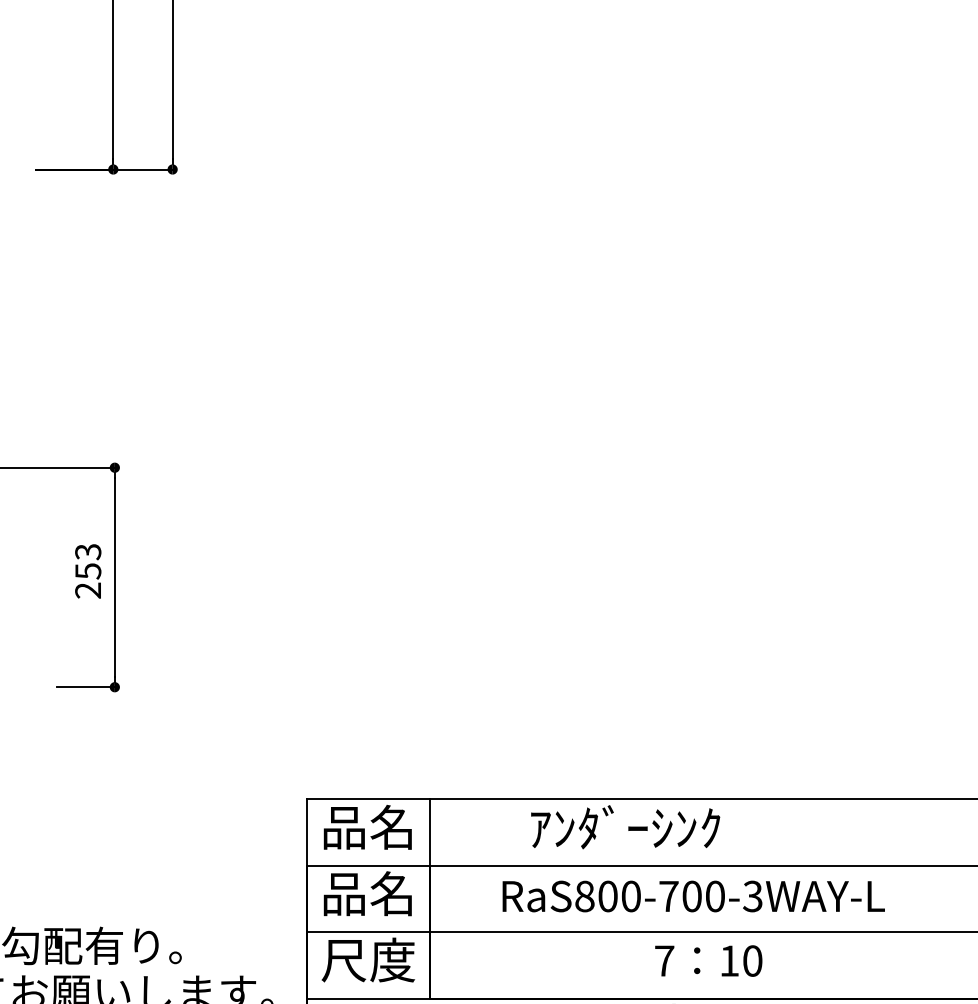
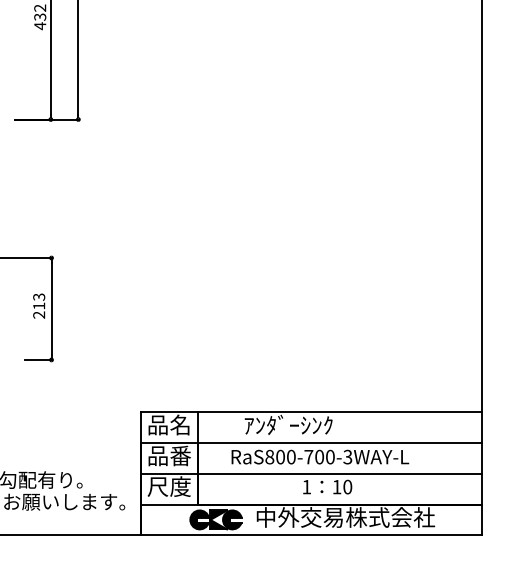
text: (88, 569) -> (39, 305), 253 -> 213
text: (392, 892) -> (180, 455), 品名 -> 品番
text: (663, 961) -> (306, 487), 7 -> 1

